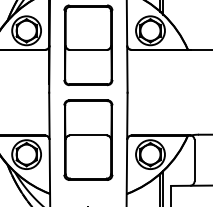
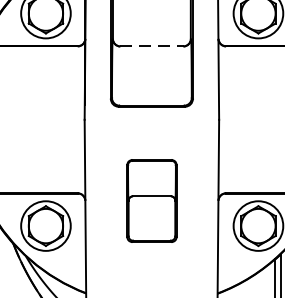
line: (88, 49) -> (152, 45), solid -> dashed
part: (88, 139) -> (152, 200), size x0.6

